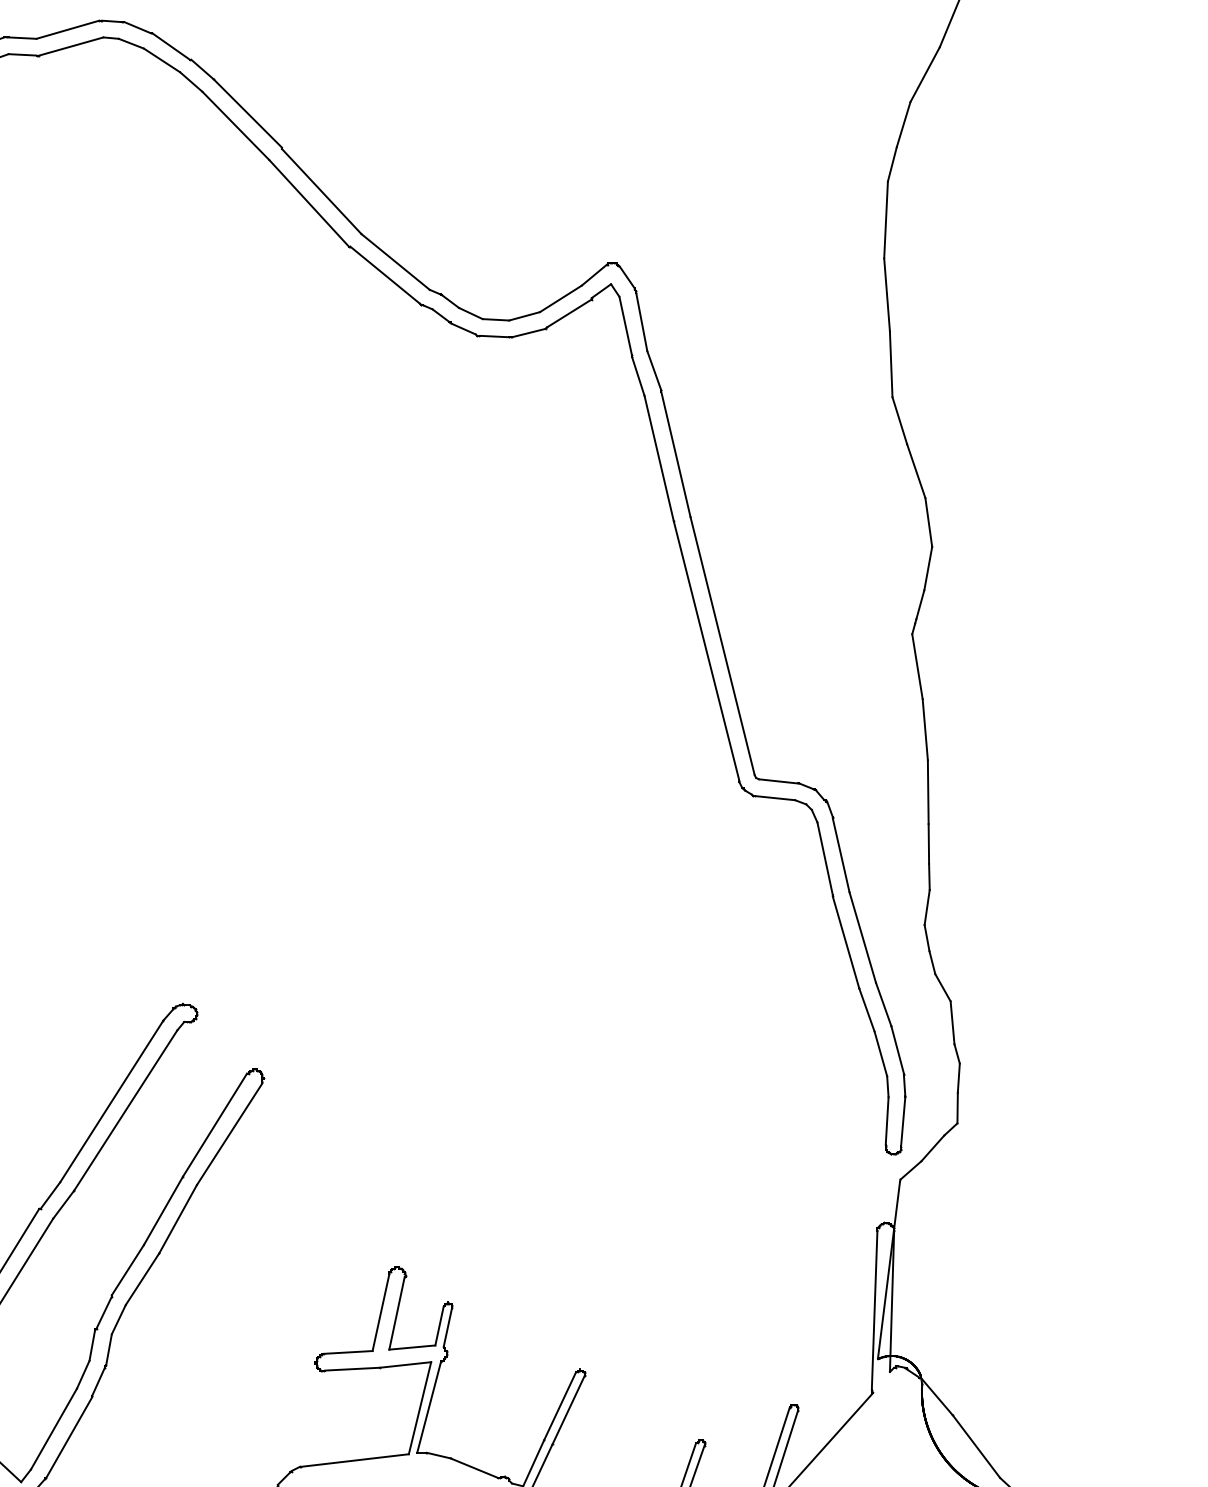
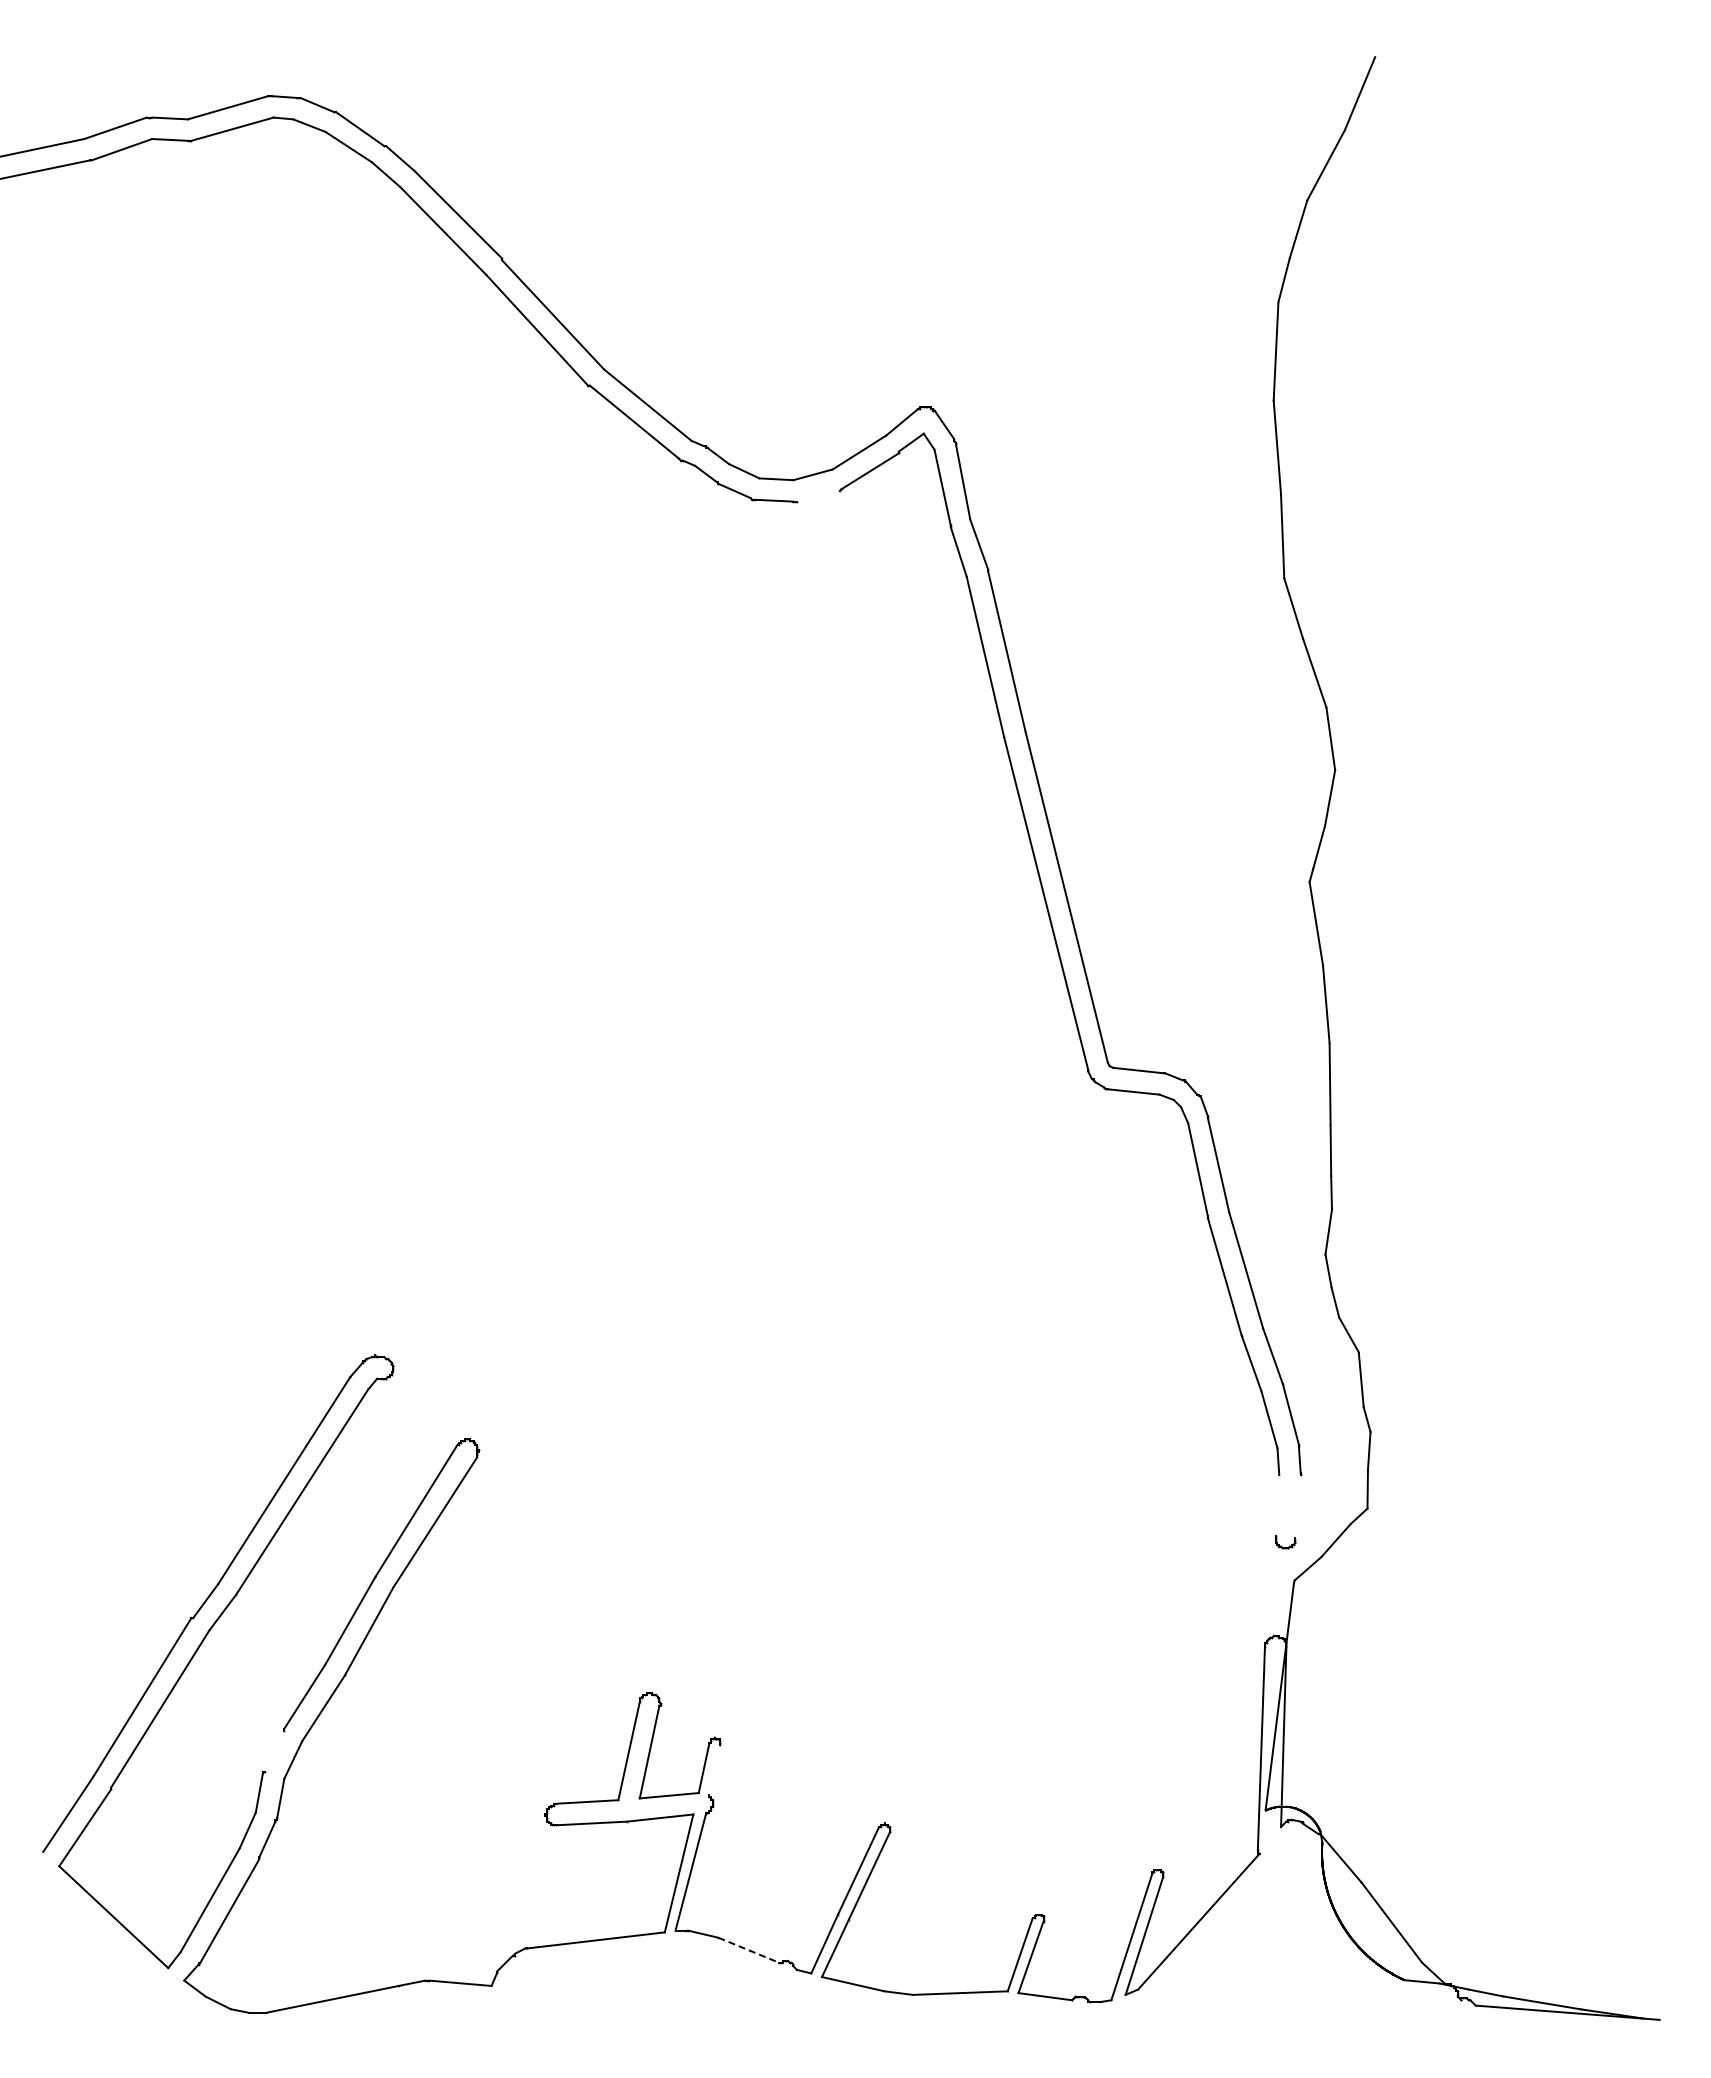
line: (528, 332) -> (818, 495), removed
line: (887, 1120) -> (1277, 1505), removed
line: (902, 1121) -> (1297, 1506), removed
line: (104, 1312) -> (274, 1750), removed
line: (447, 1327) -> (714, 1769), removed
line: (474, 1468) -> (748, 1950), solid -> dashed

